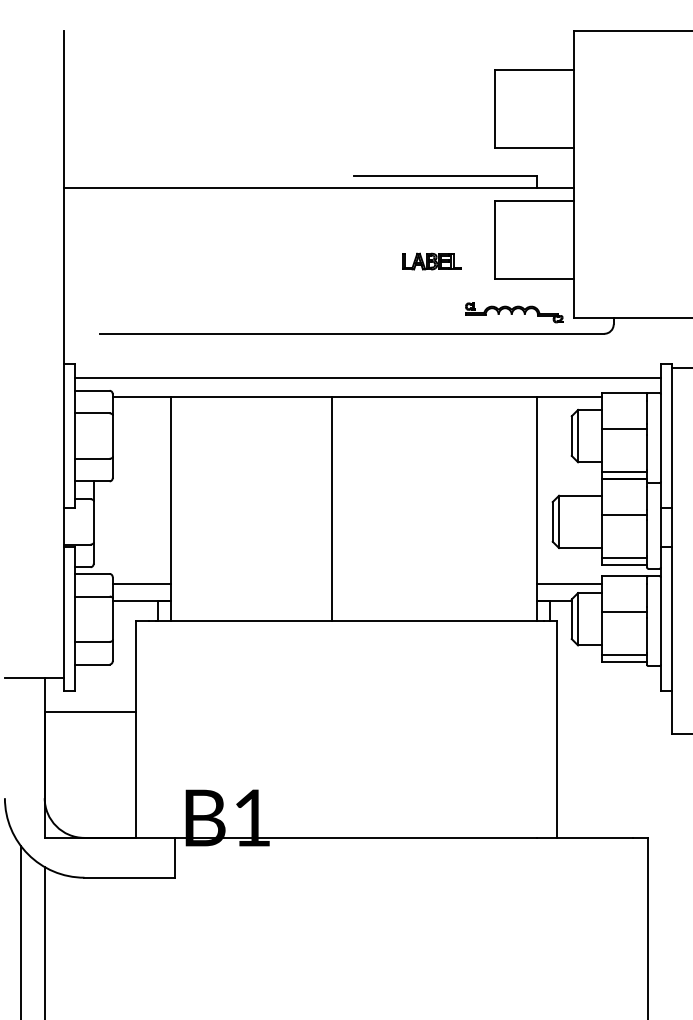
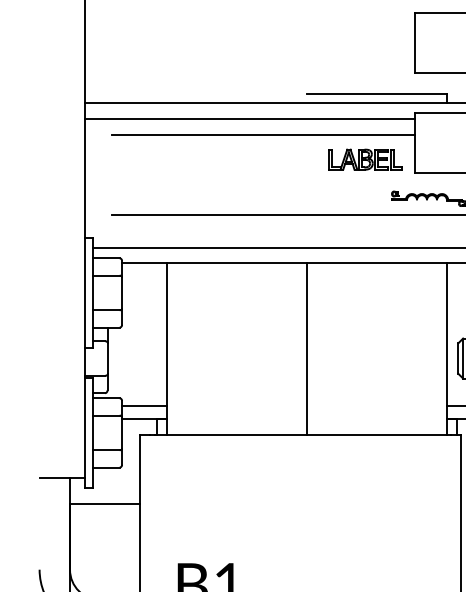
line: (279, 207) -> (249, 118), added
line: (297, 229) -> (263, 135), added
part: (431, 261) -> (365, 159), size x1.67
line: (332, 509) -> (306, 349), moved

